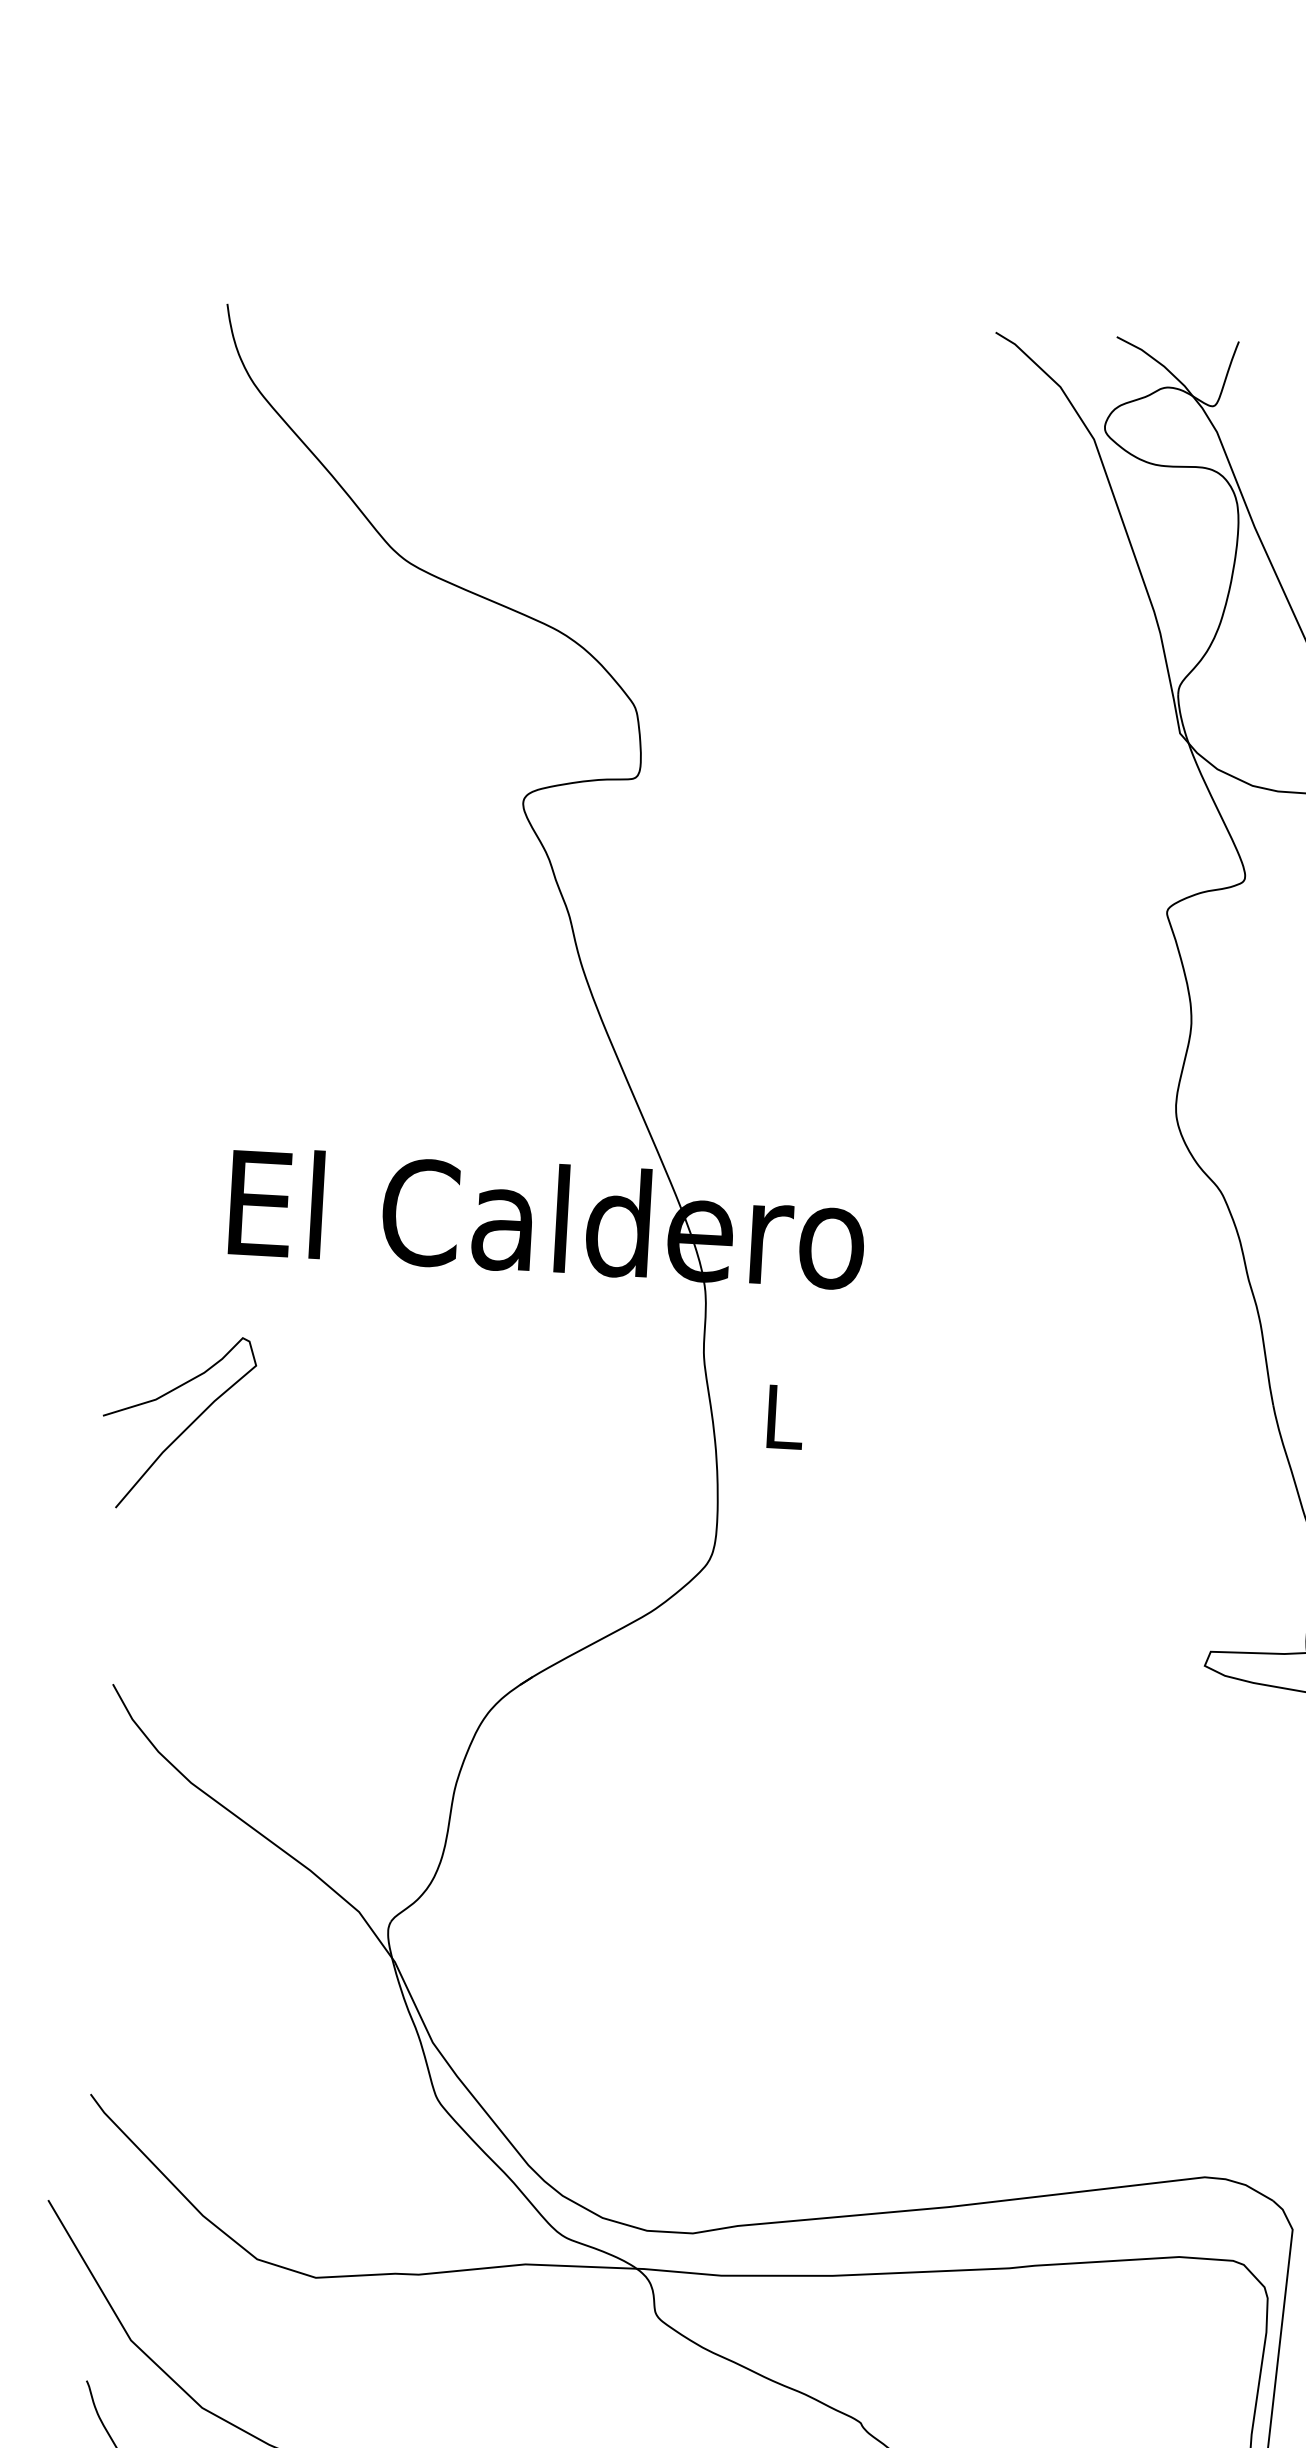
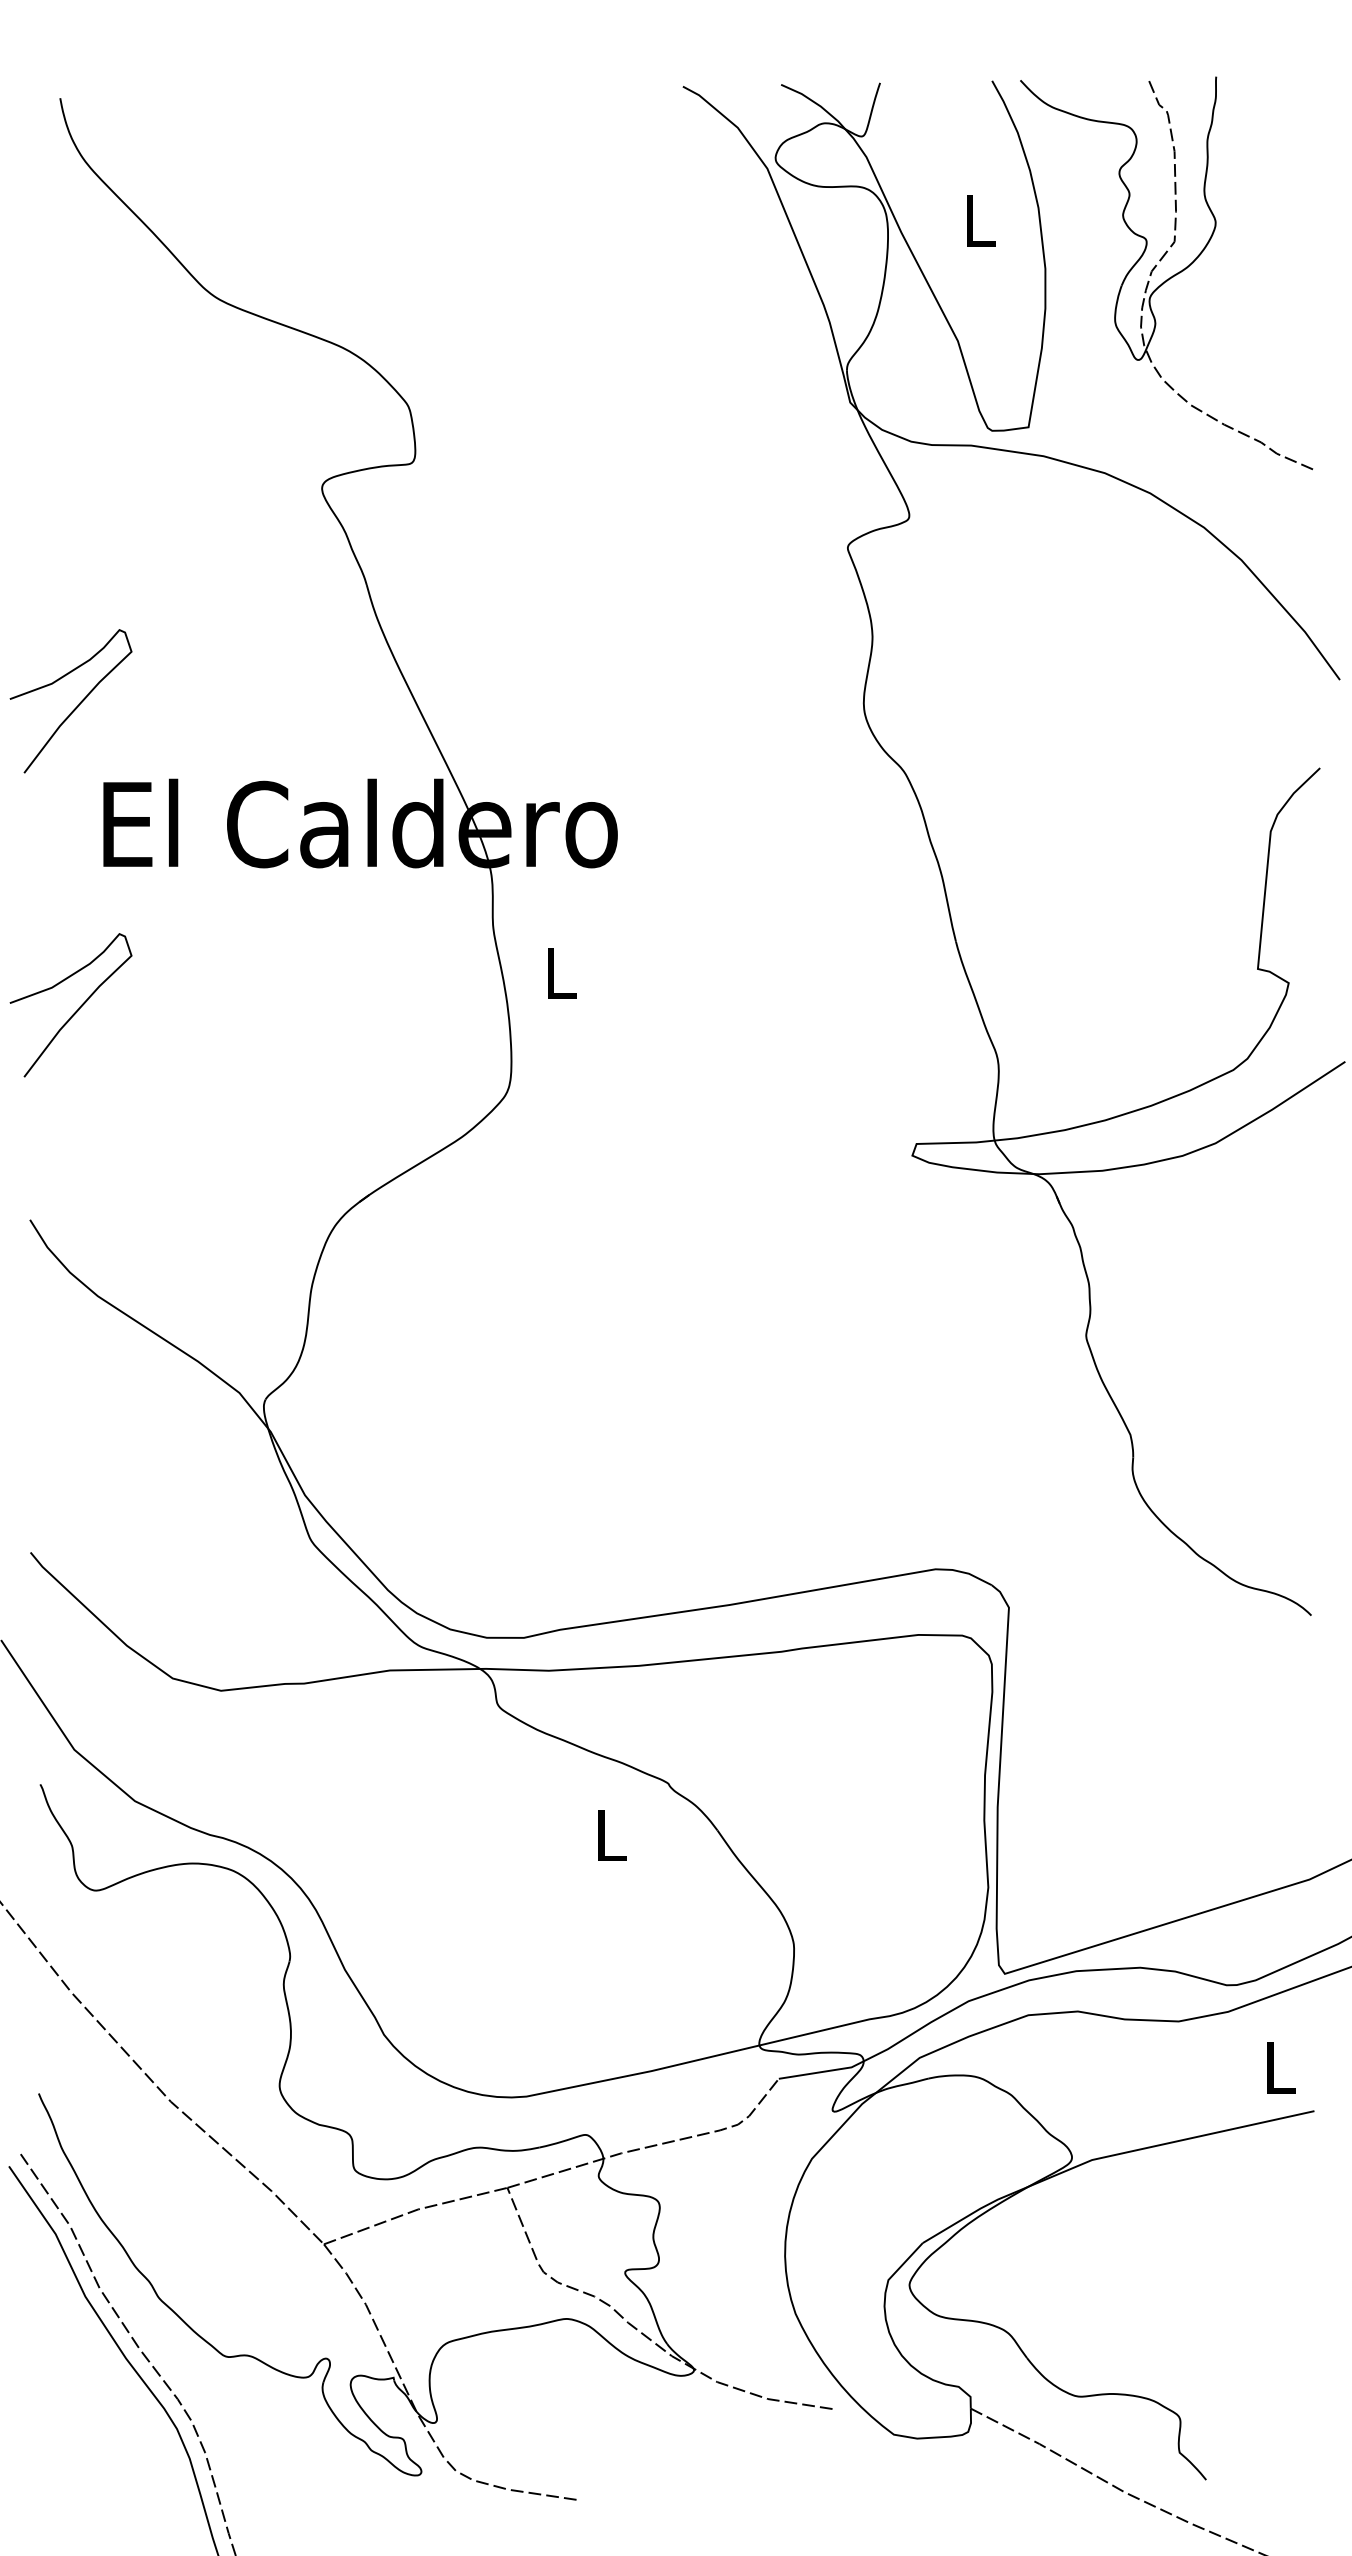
curve: (205, 1054) -> (76, 706), added

